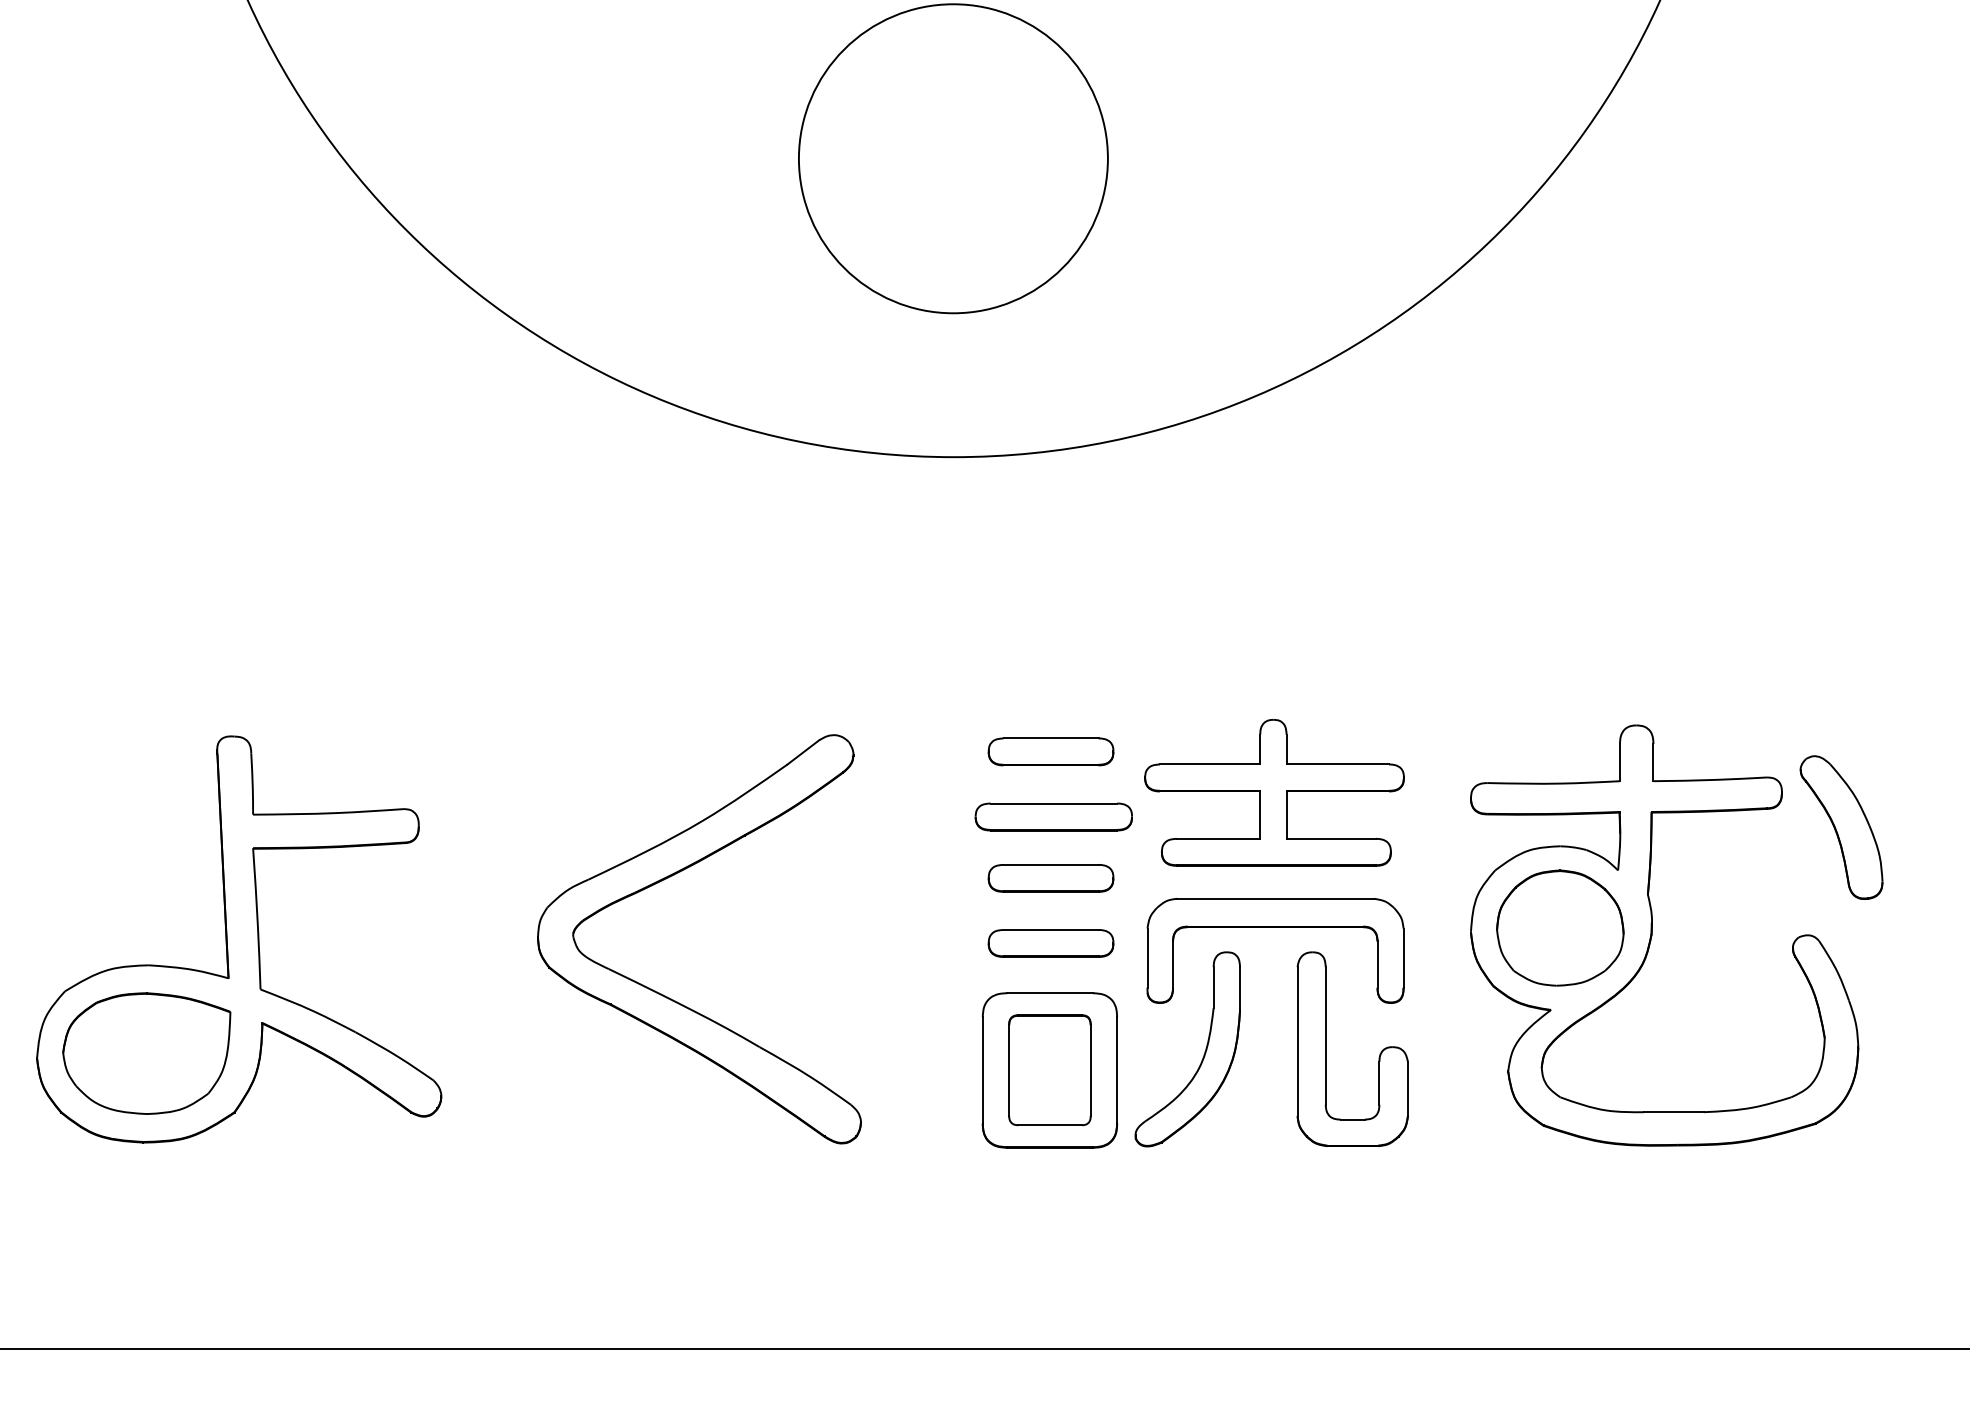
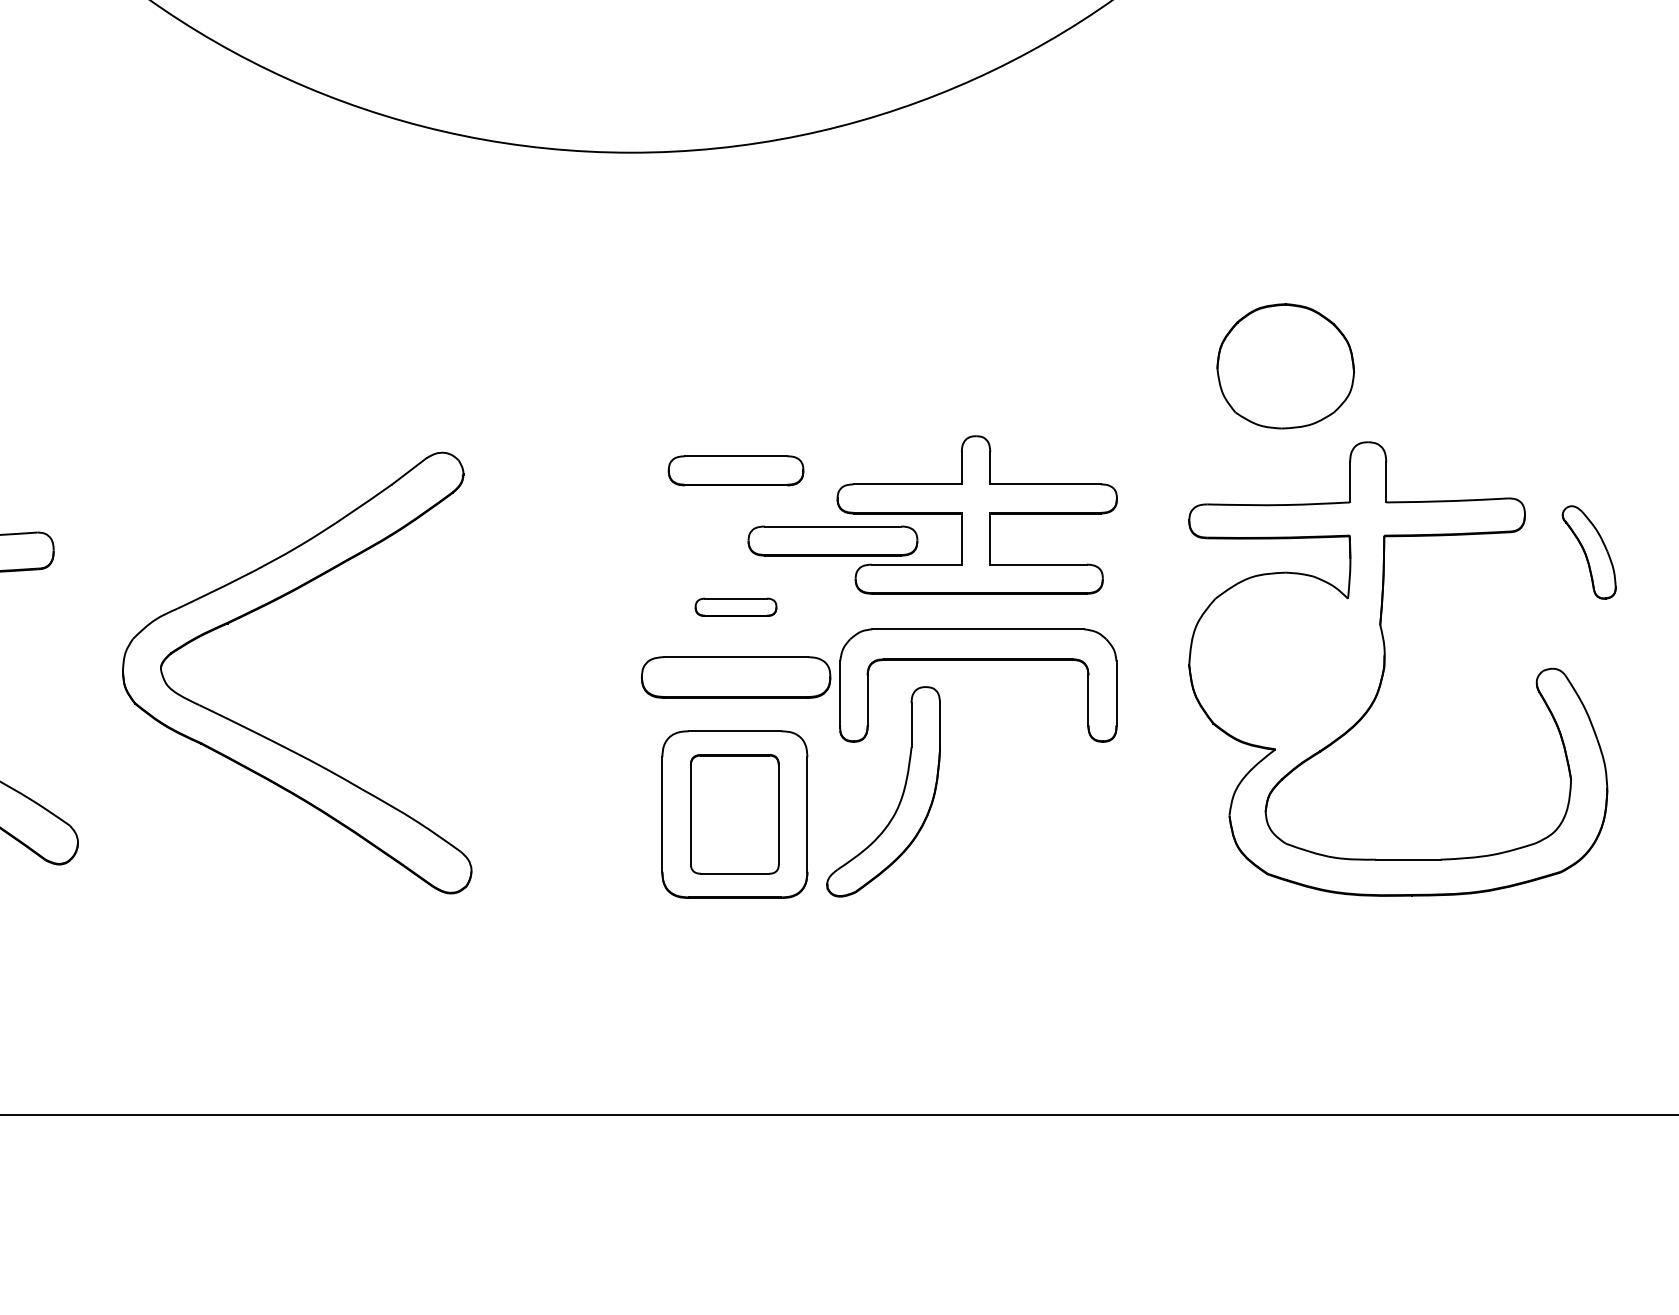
part: (1053, 816) -> (832, 540), moved
part: (1841, 827) -> (1589, 552), size x0.6
part: (1050, 878) -> (735, 607), size x0.6
part: (1560, 927) -> (1285, 365), moved
part: (1050, 943) -> (735, 677), size x1.4
part: (669, 997) -> (264, 735), moved
part: (1326, 1048) -> (1033, 790), removed

